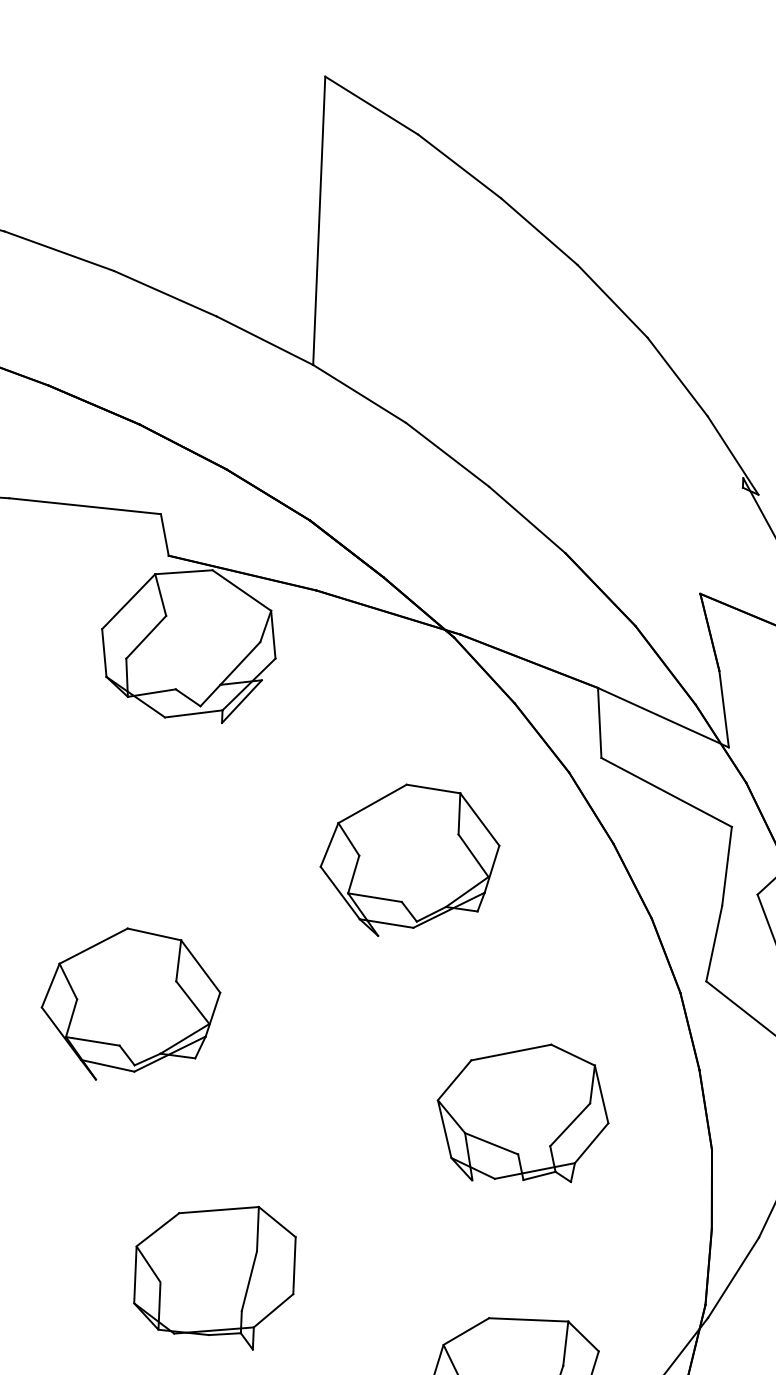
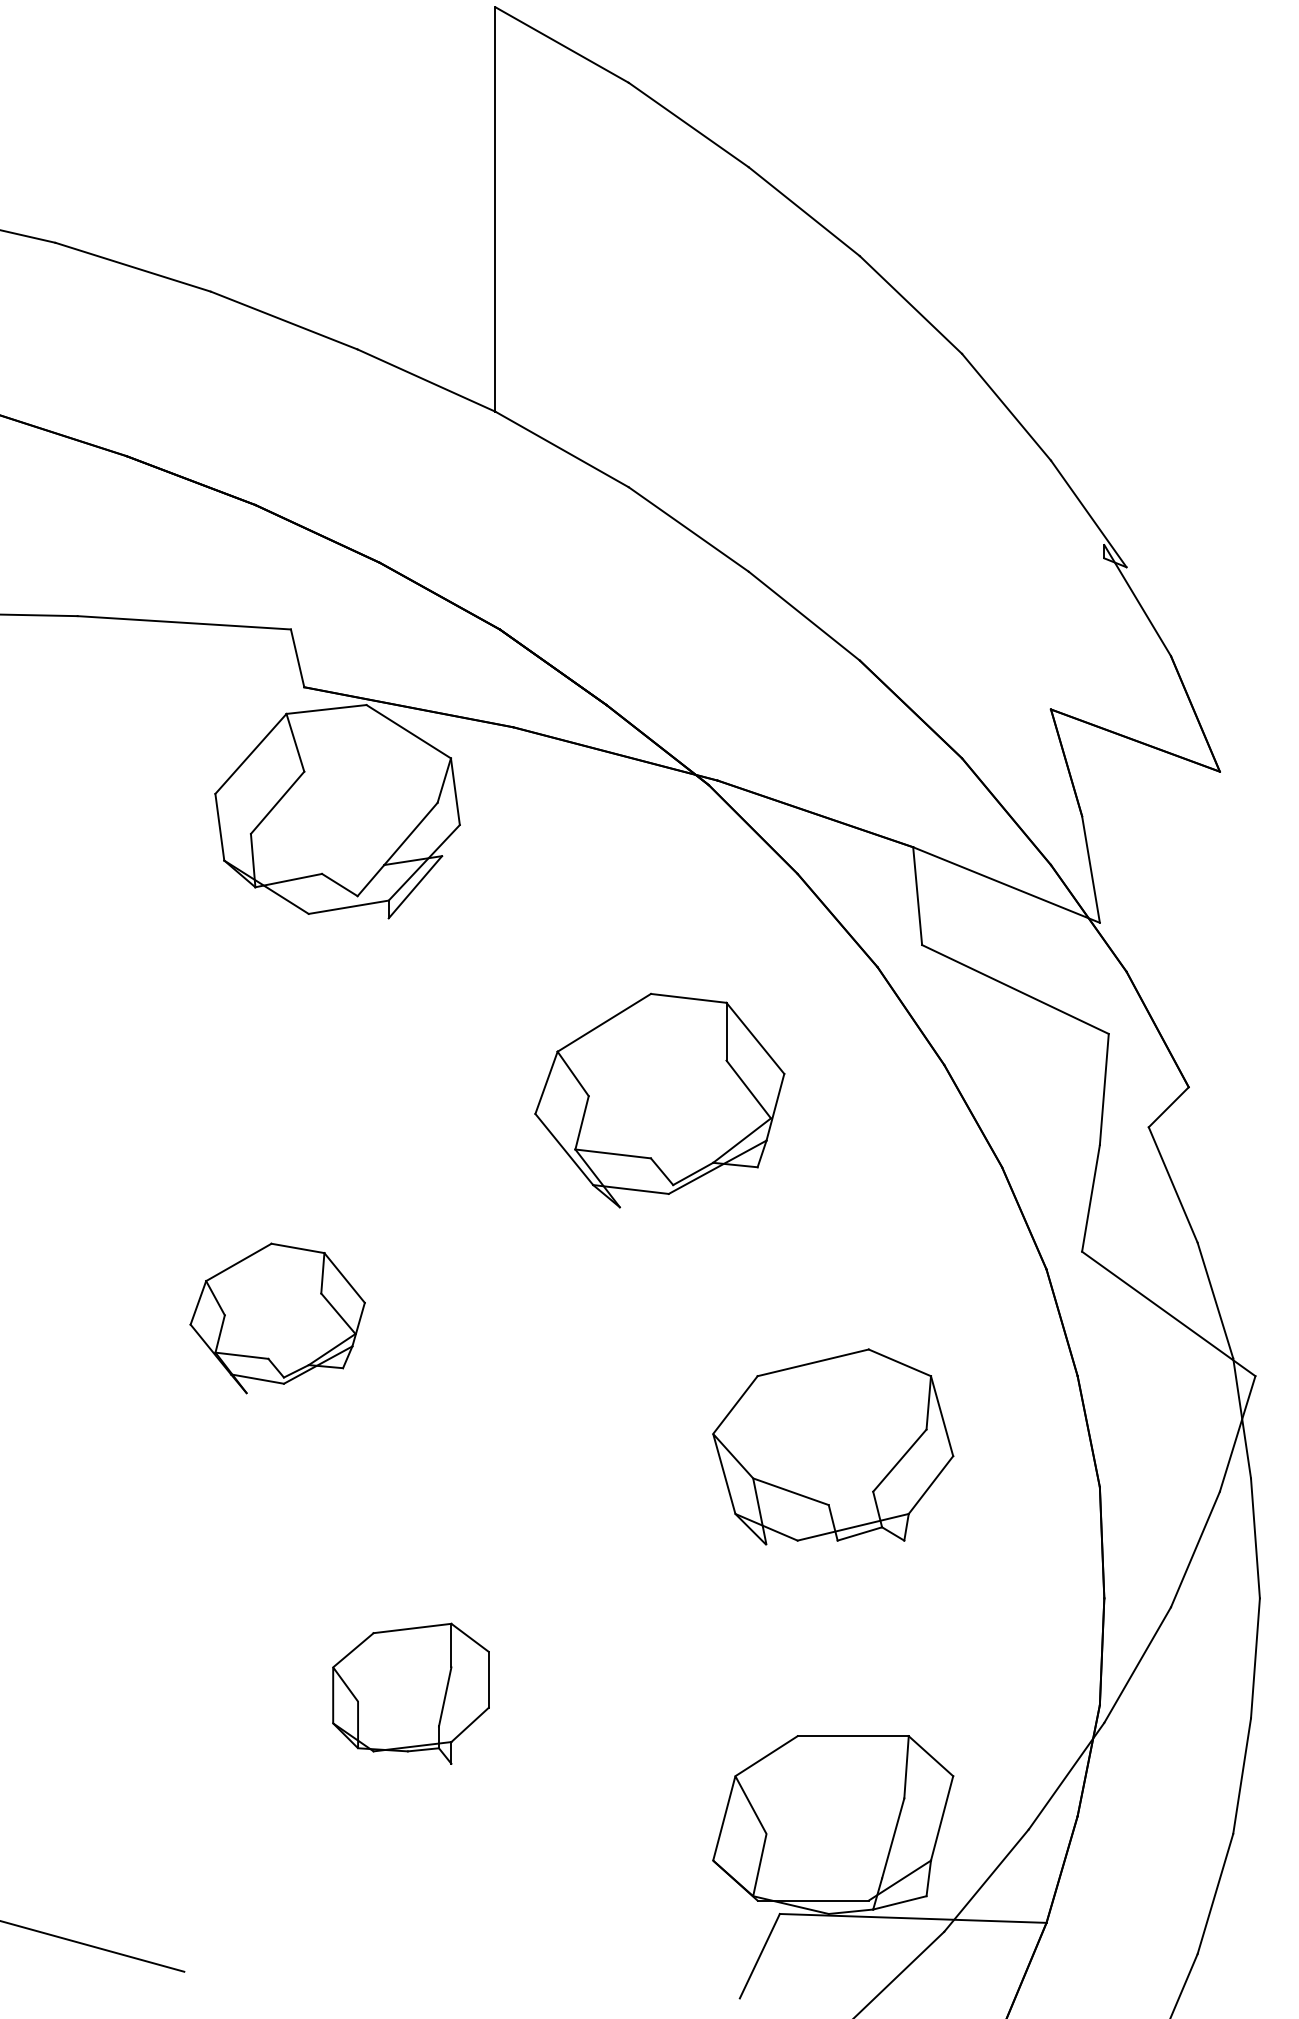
part: (130, 1004) -> (277, 1318), size x0.7
part: (214, 1276) -> (410, 1693), size x0.7

